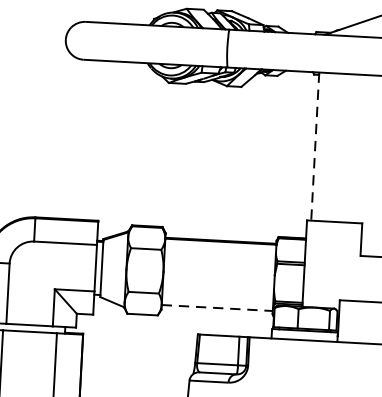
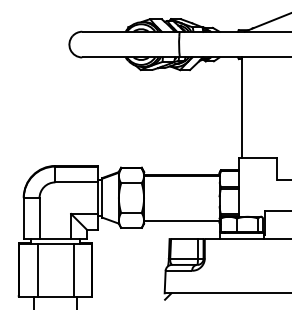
line: (315, 147) -> (242, 108), dashed -> solid
line: (216, 307) -> (181, 220), dashed -> solid

